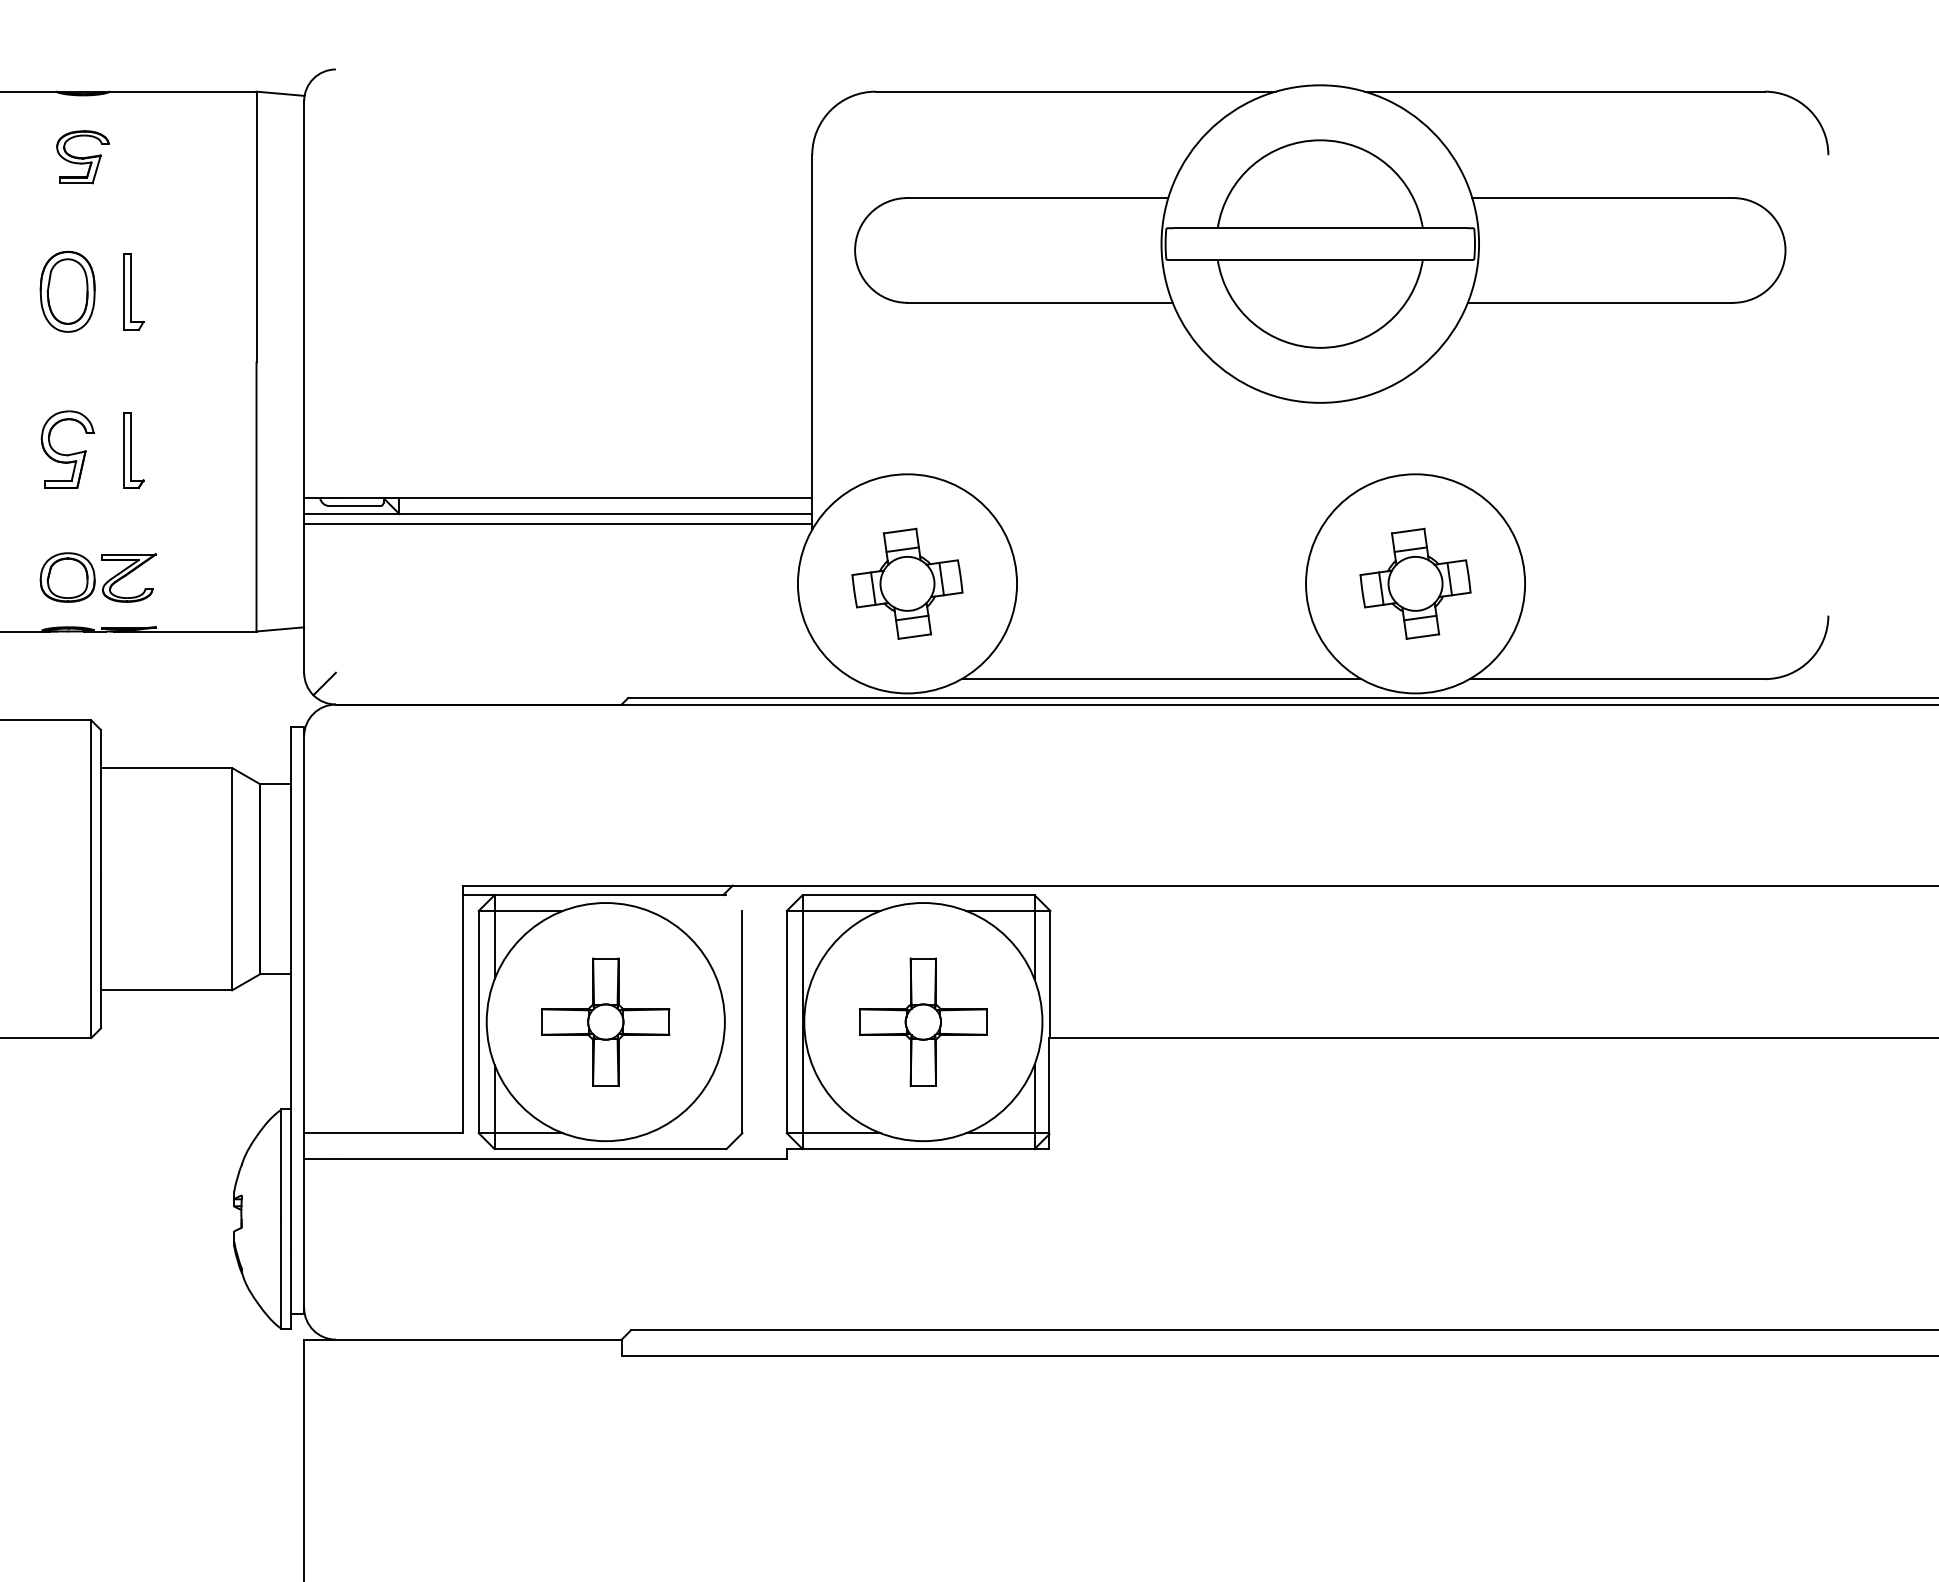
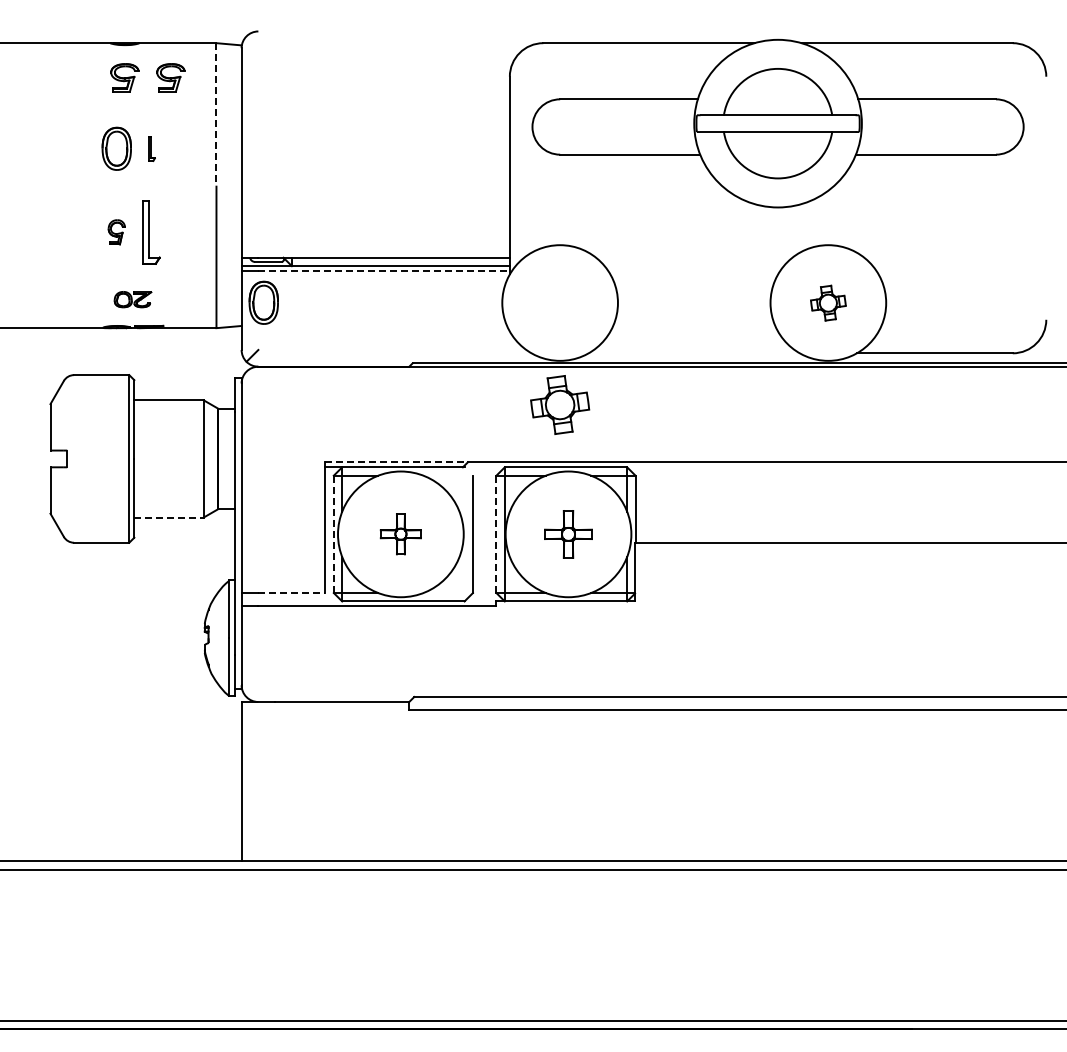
part: (169, 156) -> (170, 77), added
line: (256, 226) -> (216, 114), solid -> dashed
part: (133, 291) -> (151, 148), size x0.6
part: (67, 450) -> (116, 232), size x0.6
part: (133, 450) -> (151, 232), size x1.6
line: (574, 524) -> (384, 271), solid -> dashed
part: (97, 577) -> (132, 299), size x0.6
part: (345, 582) -> (263, 302), added
part: (908, 582) -> (560, 404), moved
part: (1415, 584) -> (828, 303), size x0.6
line: (1160, 679) -> (693, 353), removed
line: (599, 885) -> (397, 462), solid -> dashed
line: (165, 990) -> (168, 517), solid -> dashed
part: (605, 1020) -> (400, 533), size x0.6
line: (478, 1022) -> (333, 534), solid -> dashed
line: (786, 1022) -> (496, 534), solid -> dashed
part: (923, 1022) -> (568, 534), size x0.7
line: (398, 1134) -> (291, 593), solid -> dashed

